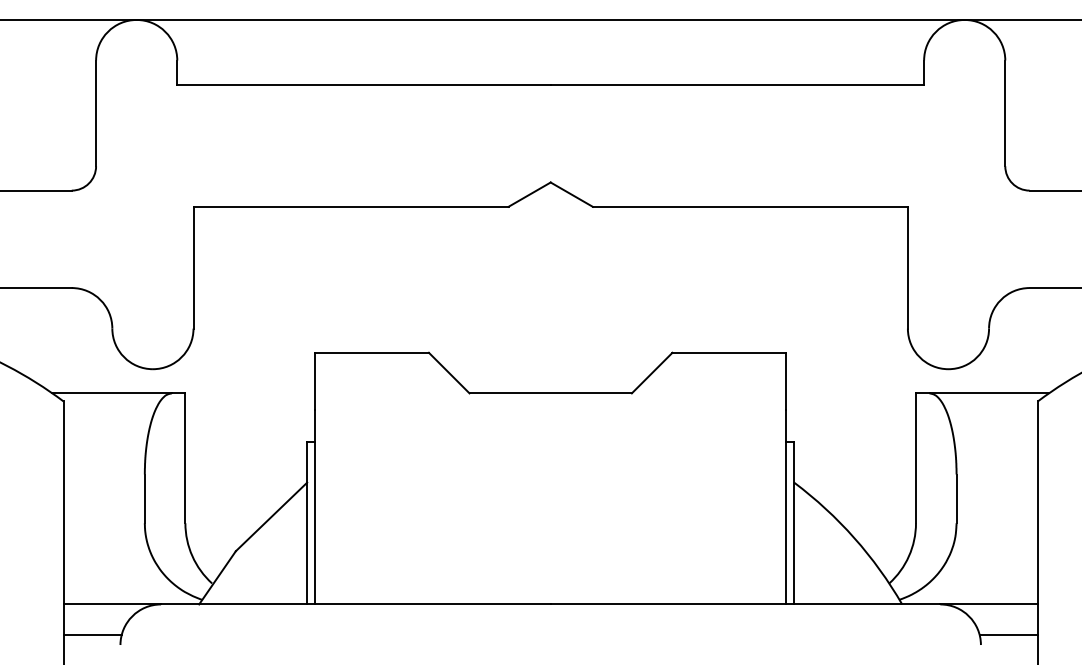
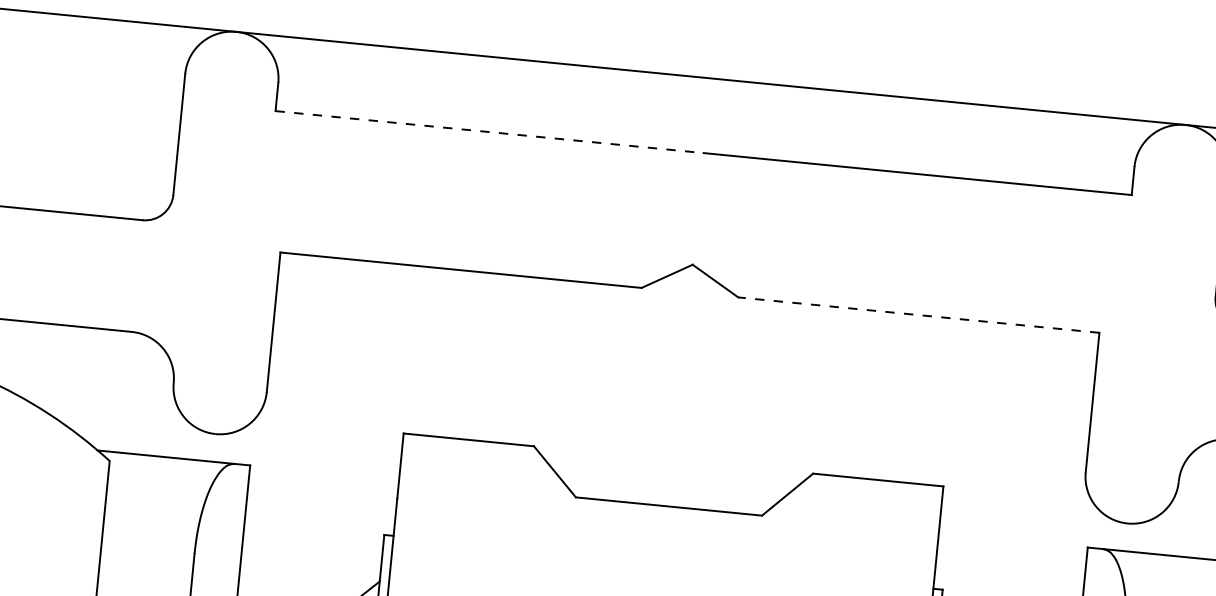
line: (364, 85) -> (490, 132), solid -> dashed
line: (749, 206) -> (917, 314), solid -> dashed

